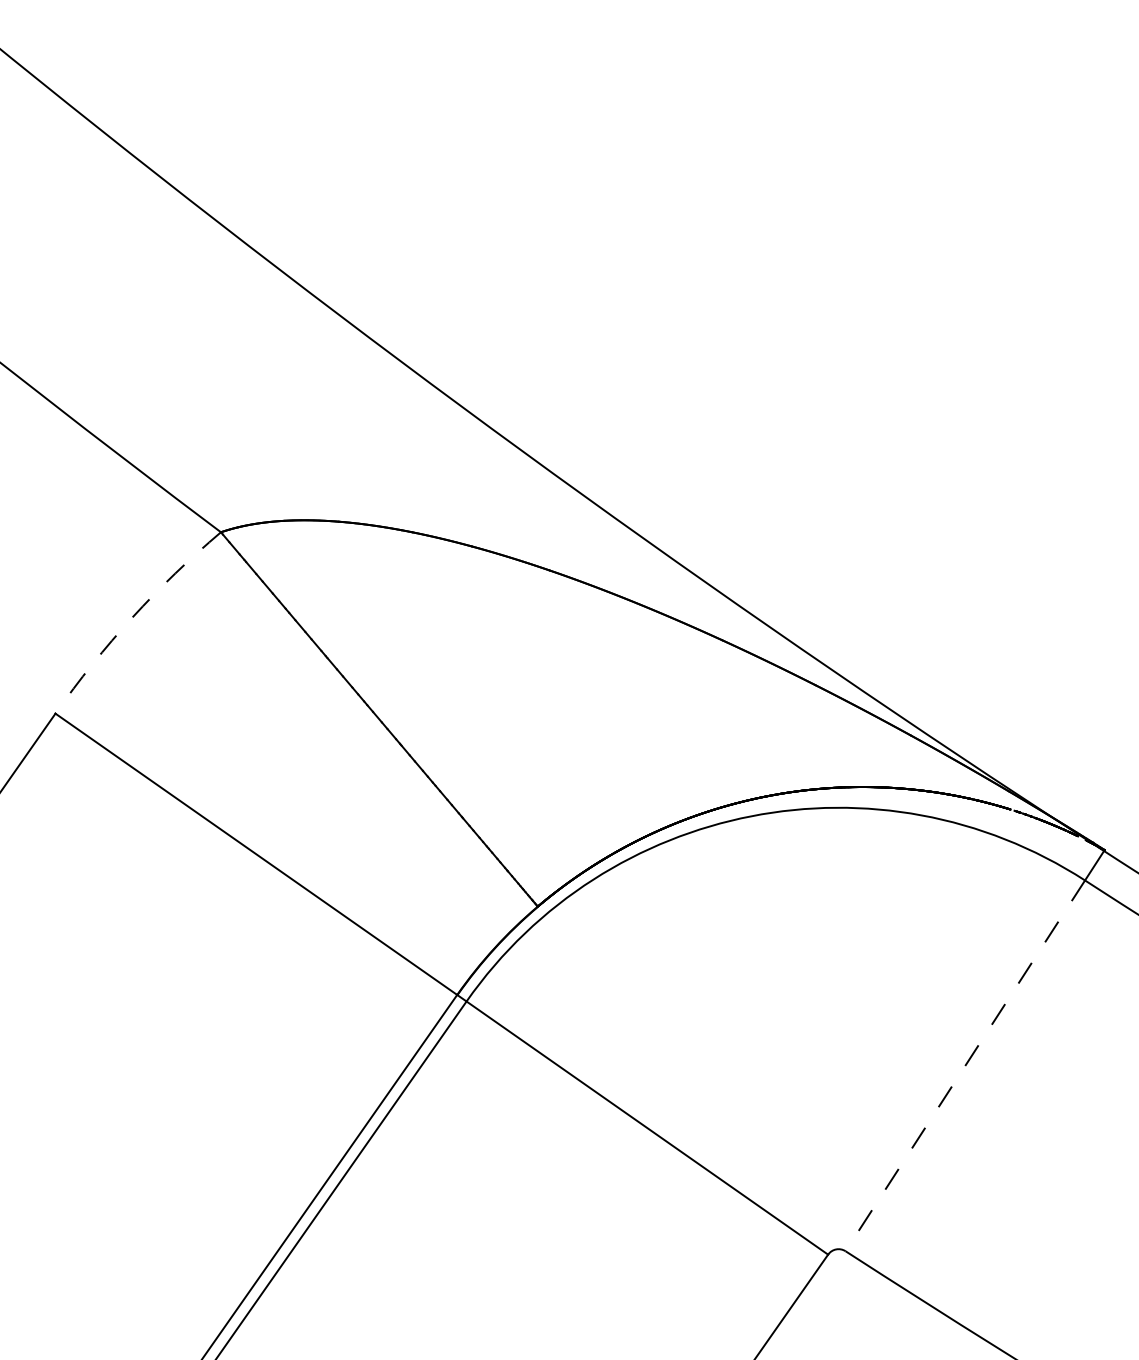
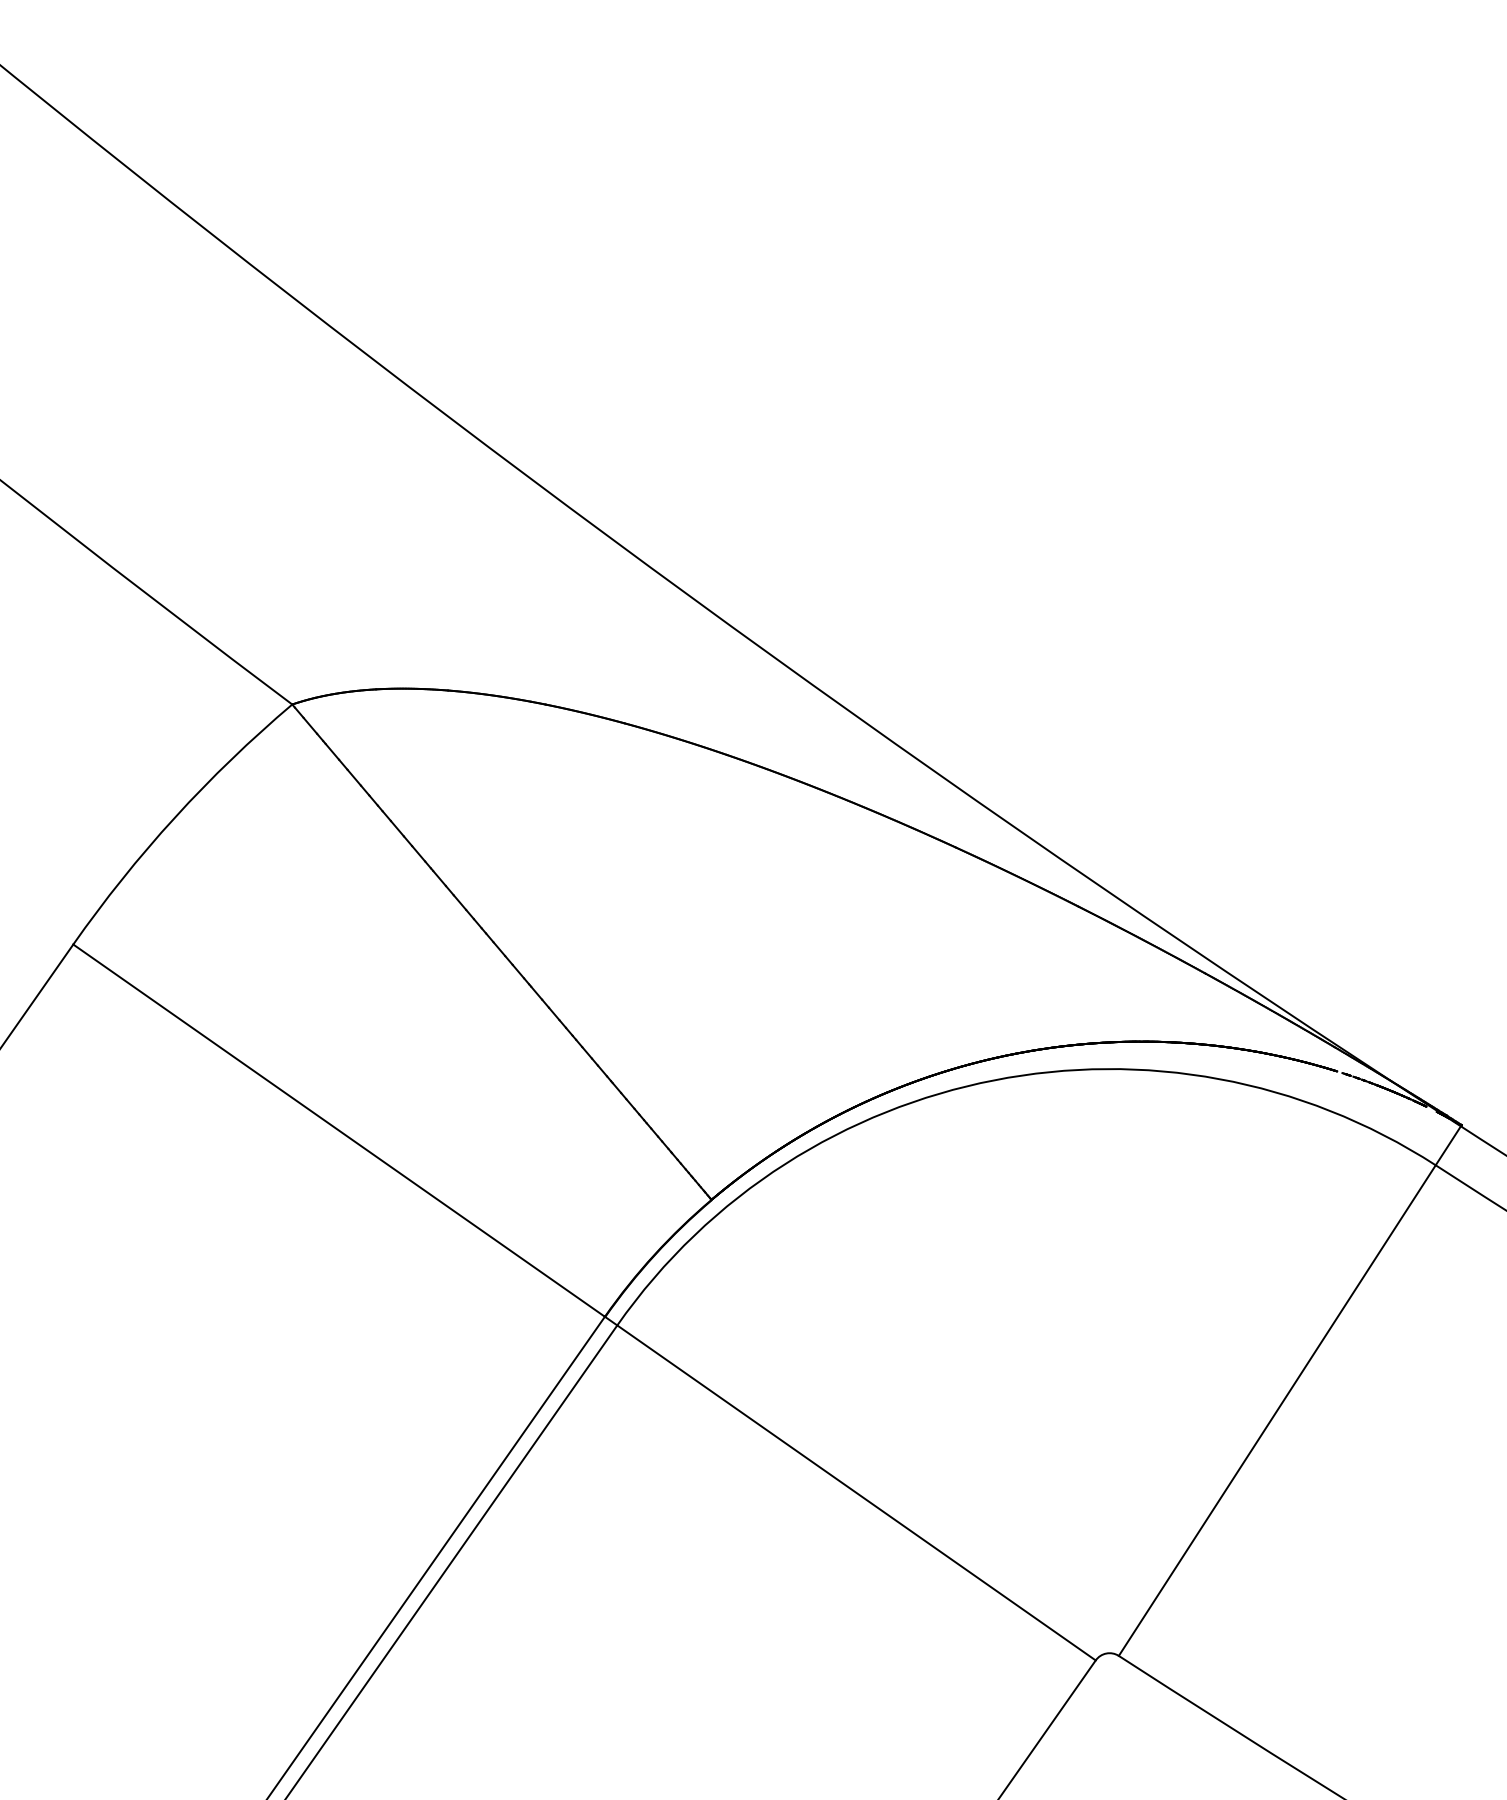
arc: (132, 617) -> (175, 817), dashed -> solid
line: (965, 1065) -> (1277, 1410), dashed -> solid

